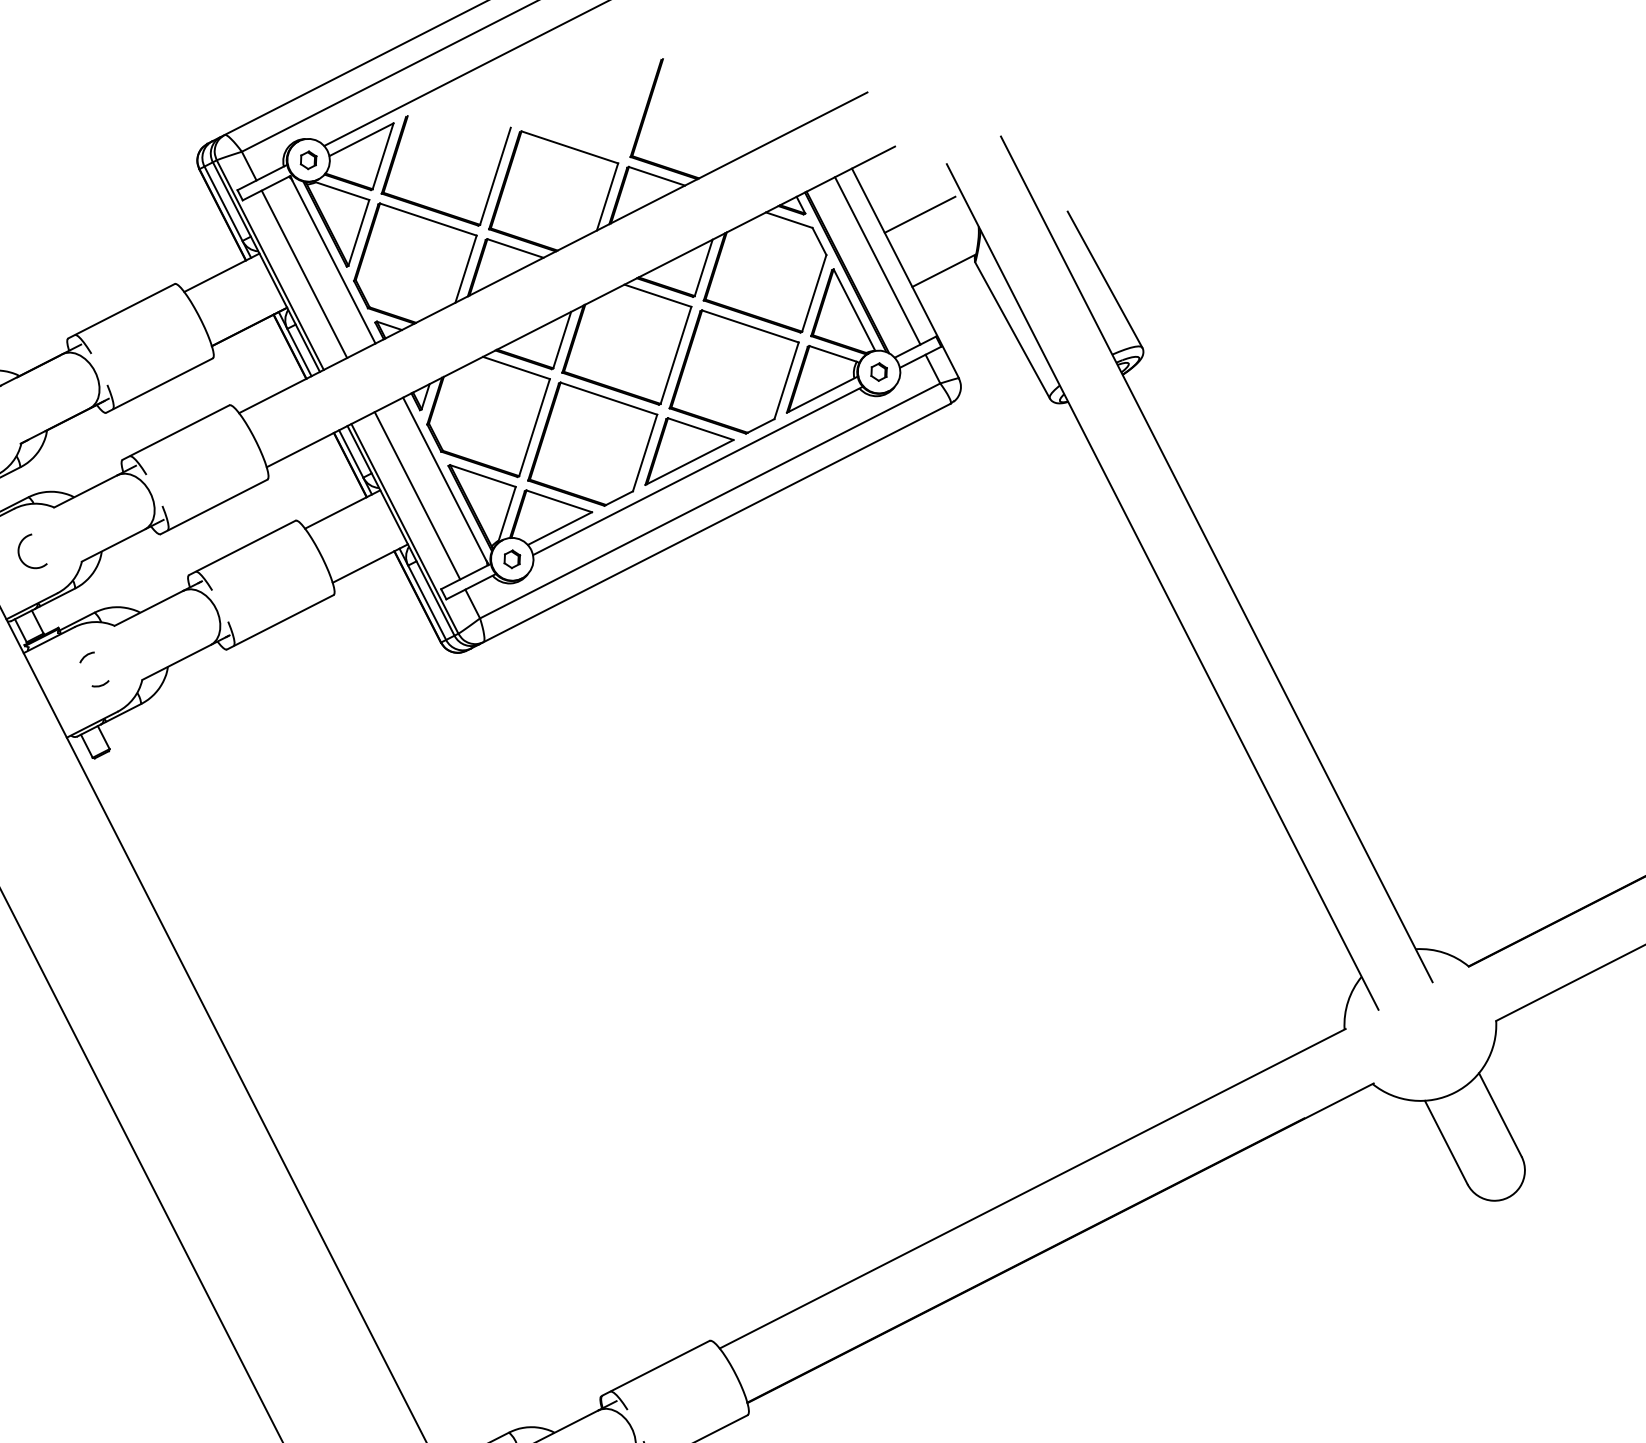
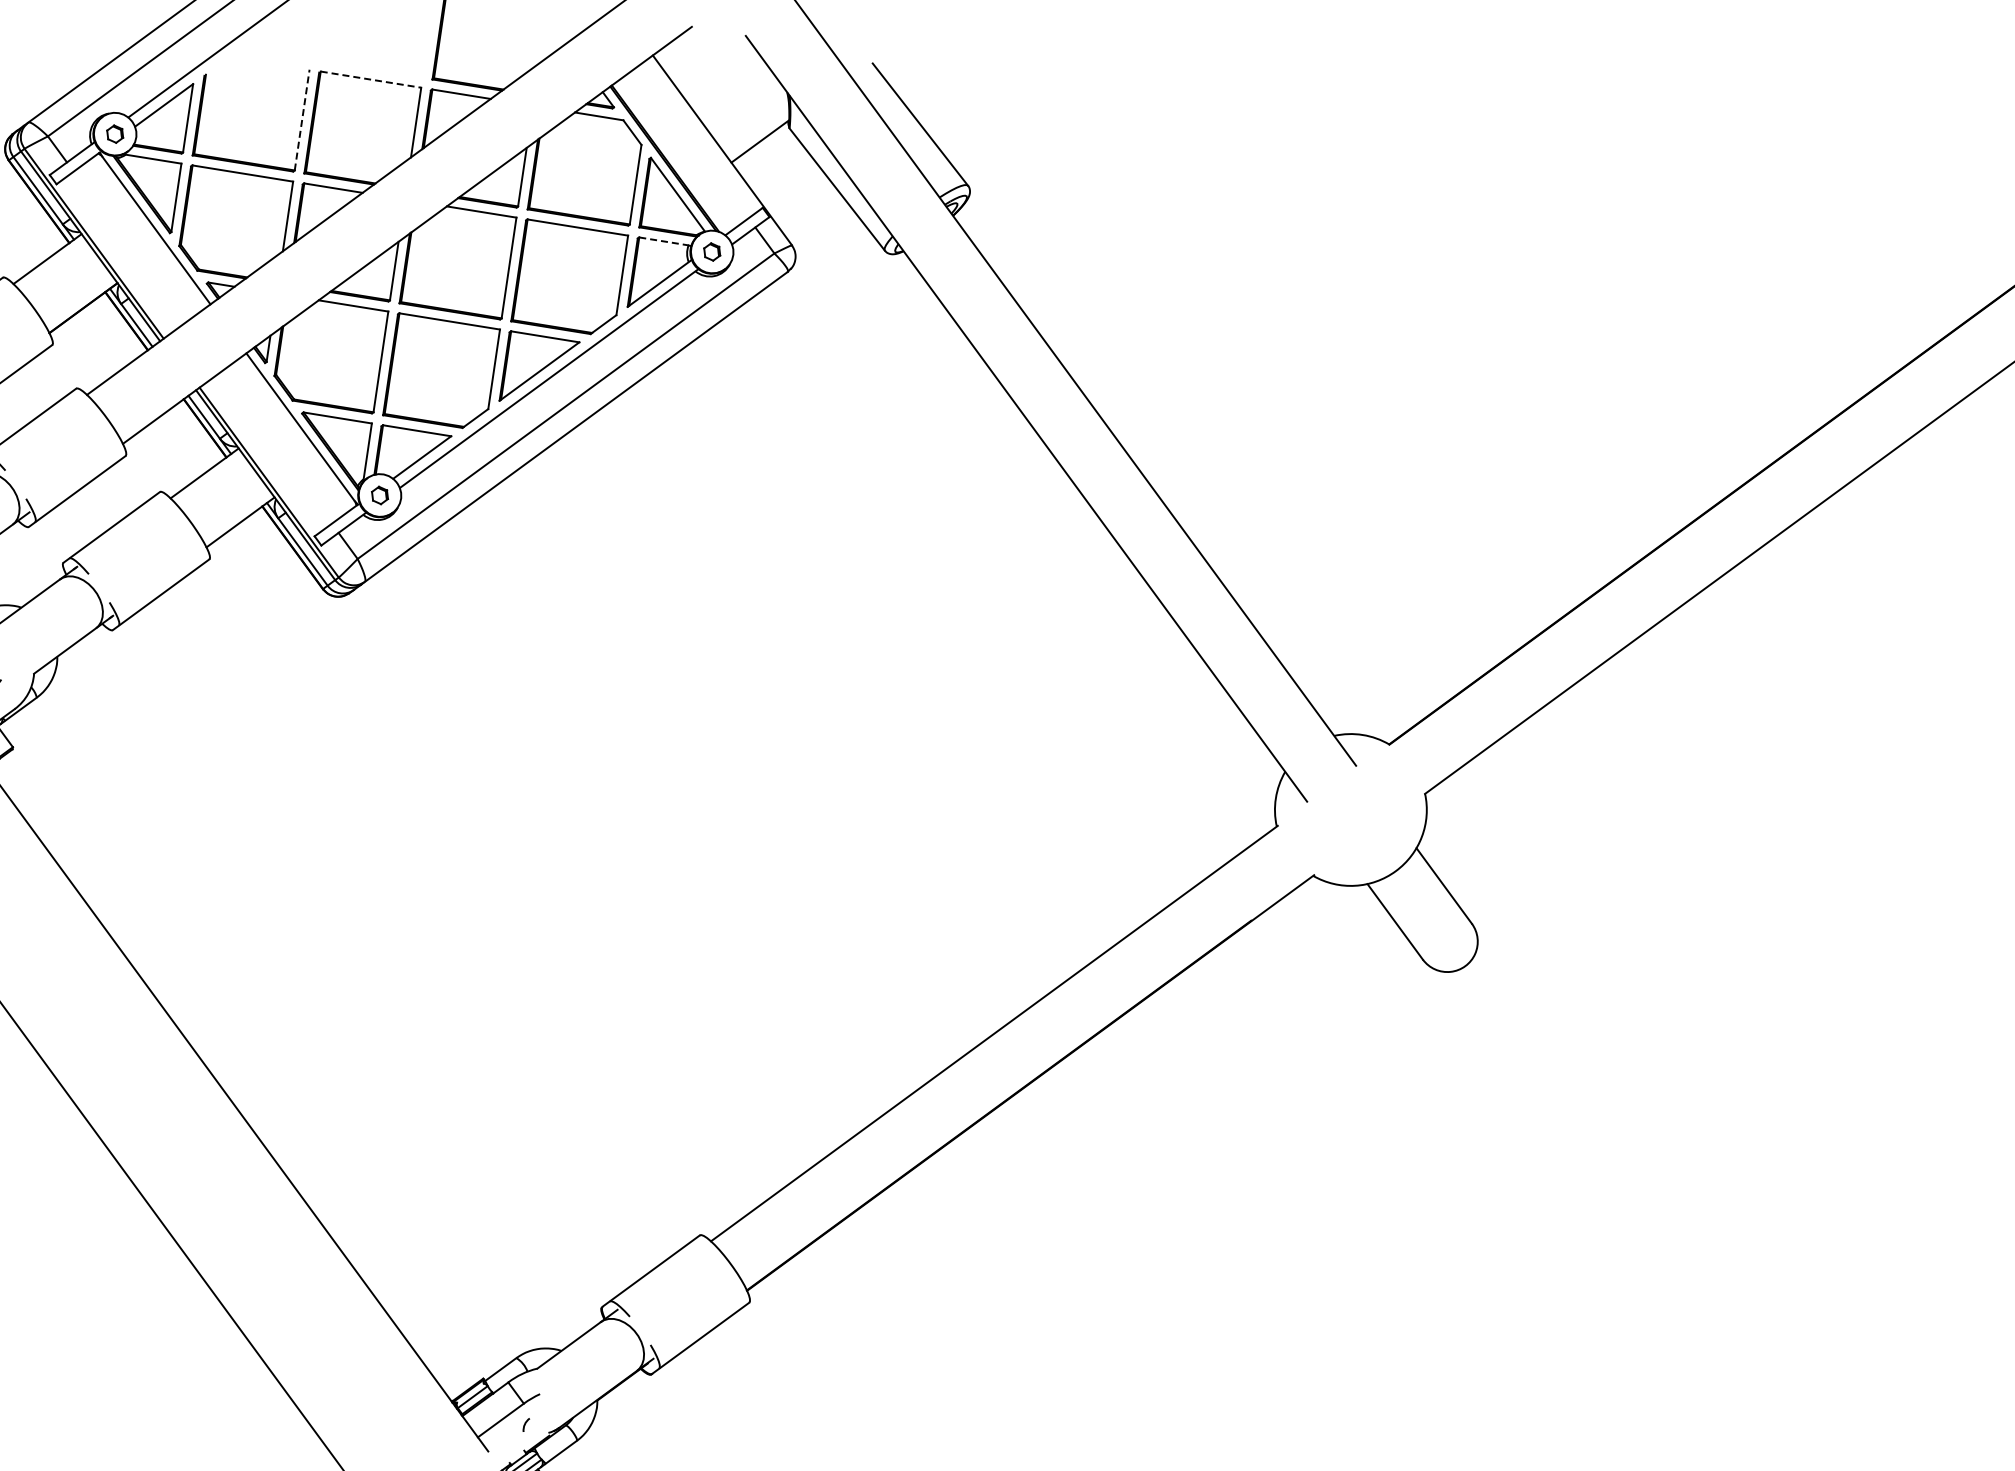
line: (569, 147) -> (370, 79), solid -> dashed
line: (495, 176) -> (302, 120), solid -> dashed
line: (920, 214) -> (727, 89), removed
line: (877, 260) -> (692, 142), removed
line: (303, 274) -> (128, 247), removed
line: (832, 353) -> (663, 241), solid -> dashed
line: (416, 495) -> (275, 447), removed

